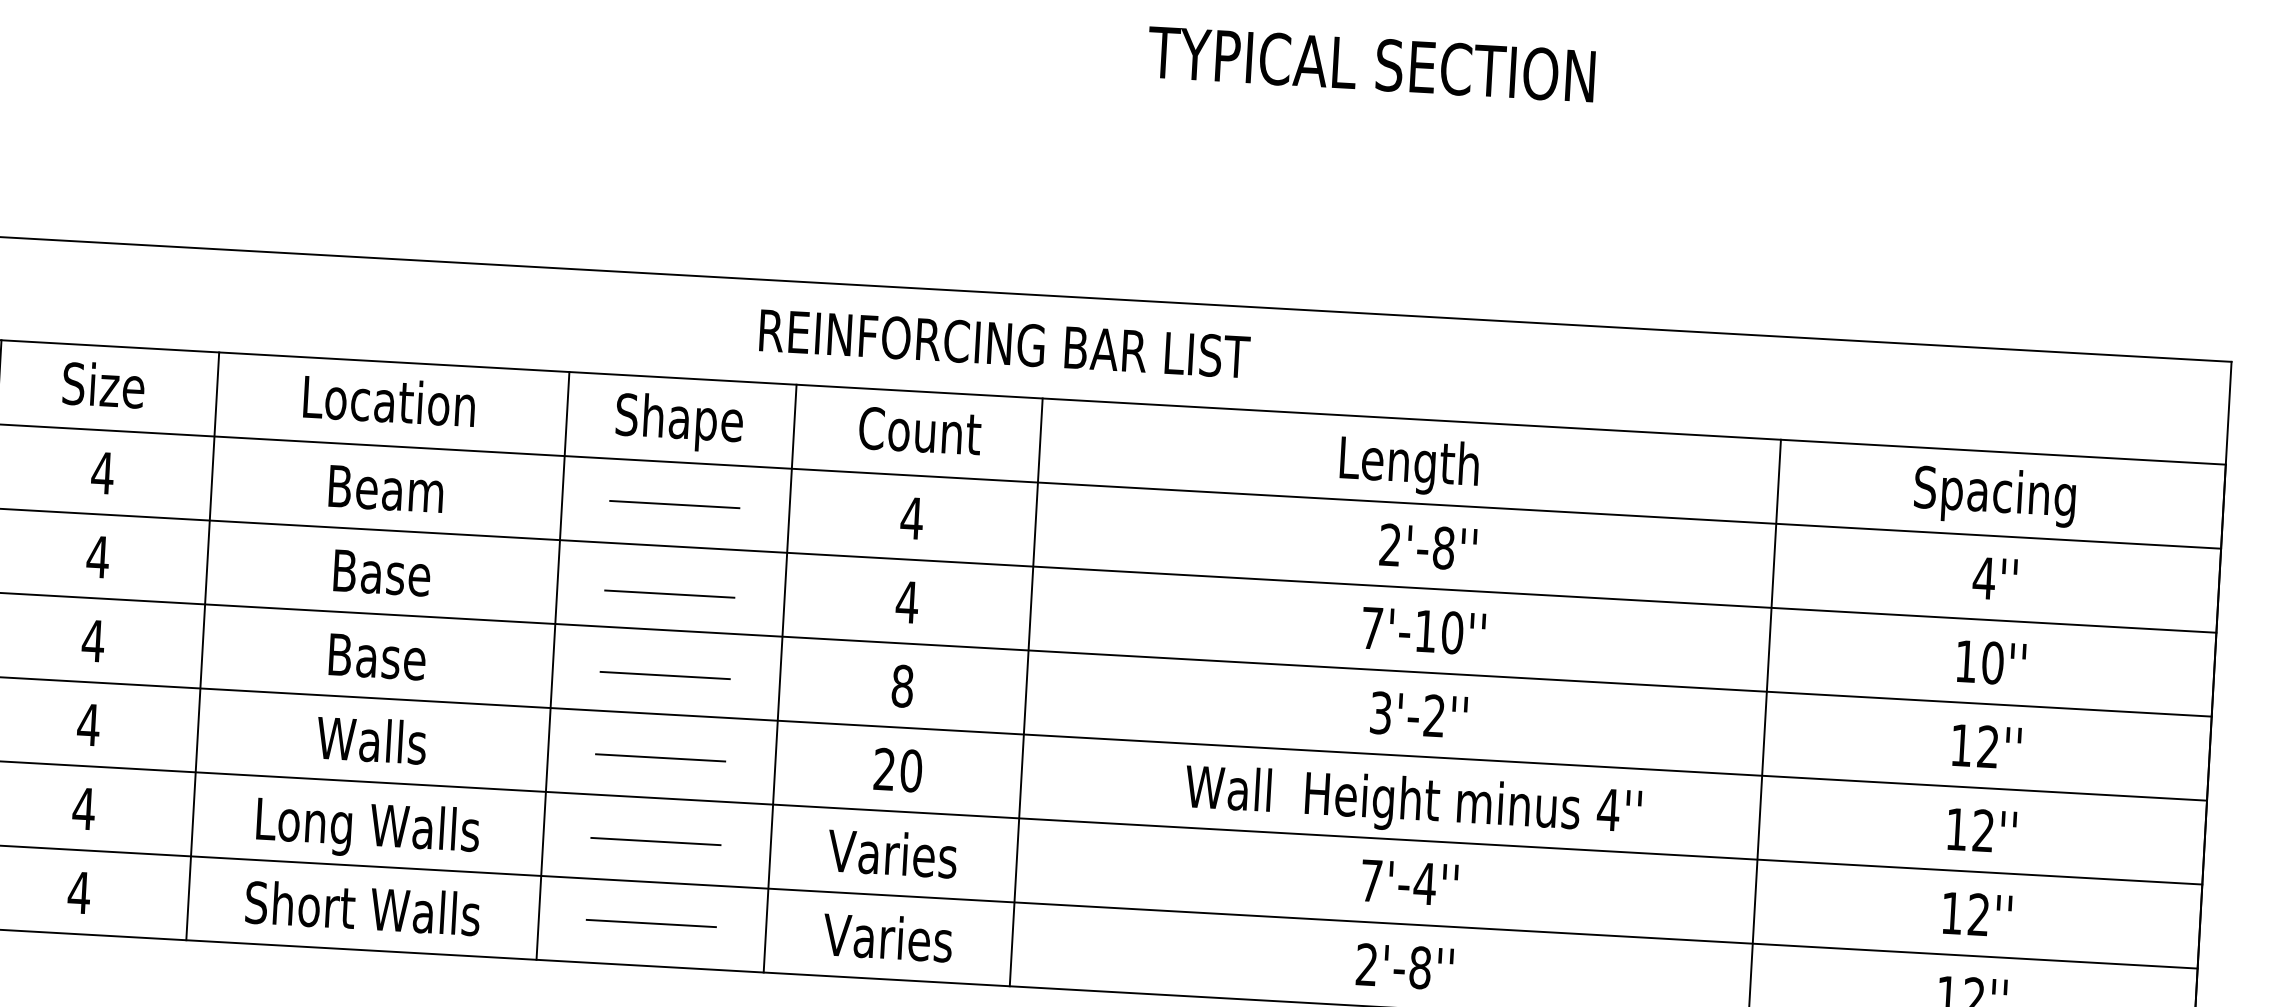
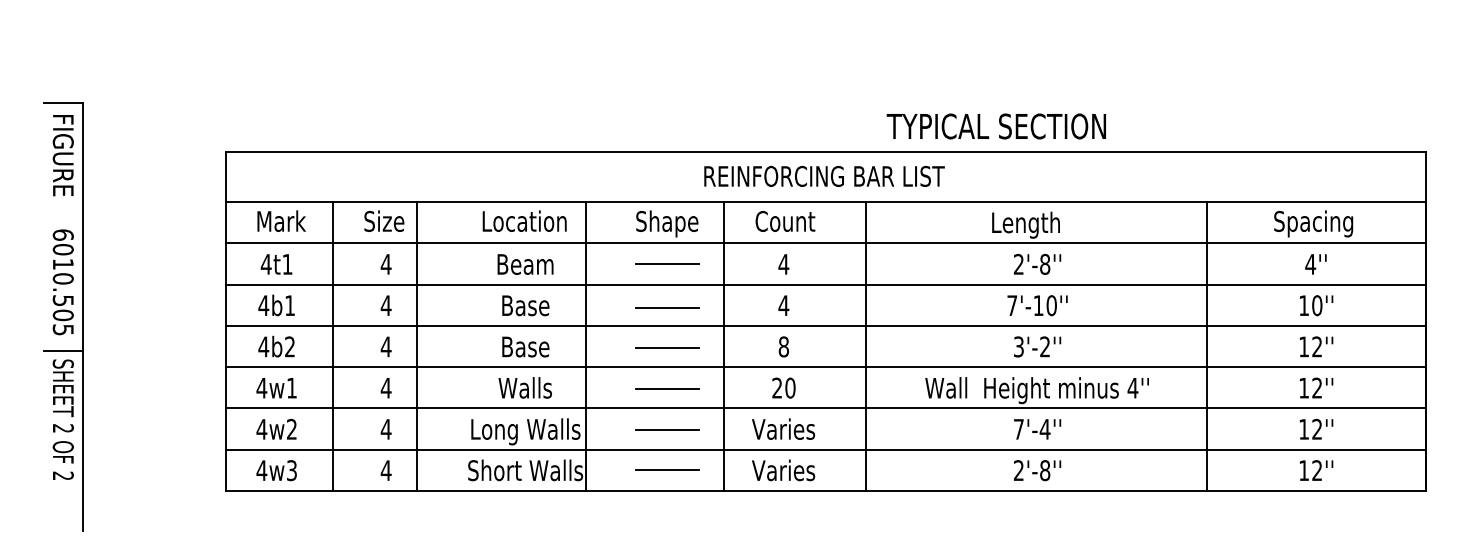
text: (1369, 64) -> (995, 126), moved
line: (201, 646) -> (416, 346), moved
line: (553, 665) -> (586, 346), moved
line: (1026, 692) -> (865, 346), moved

